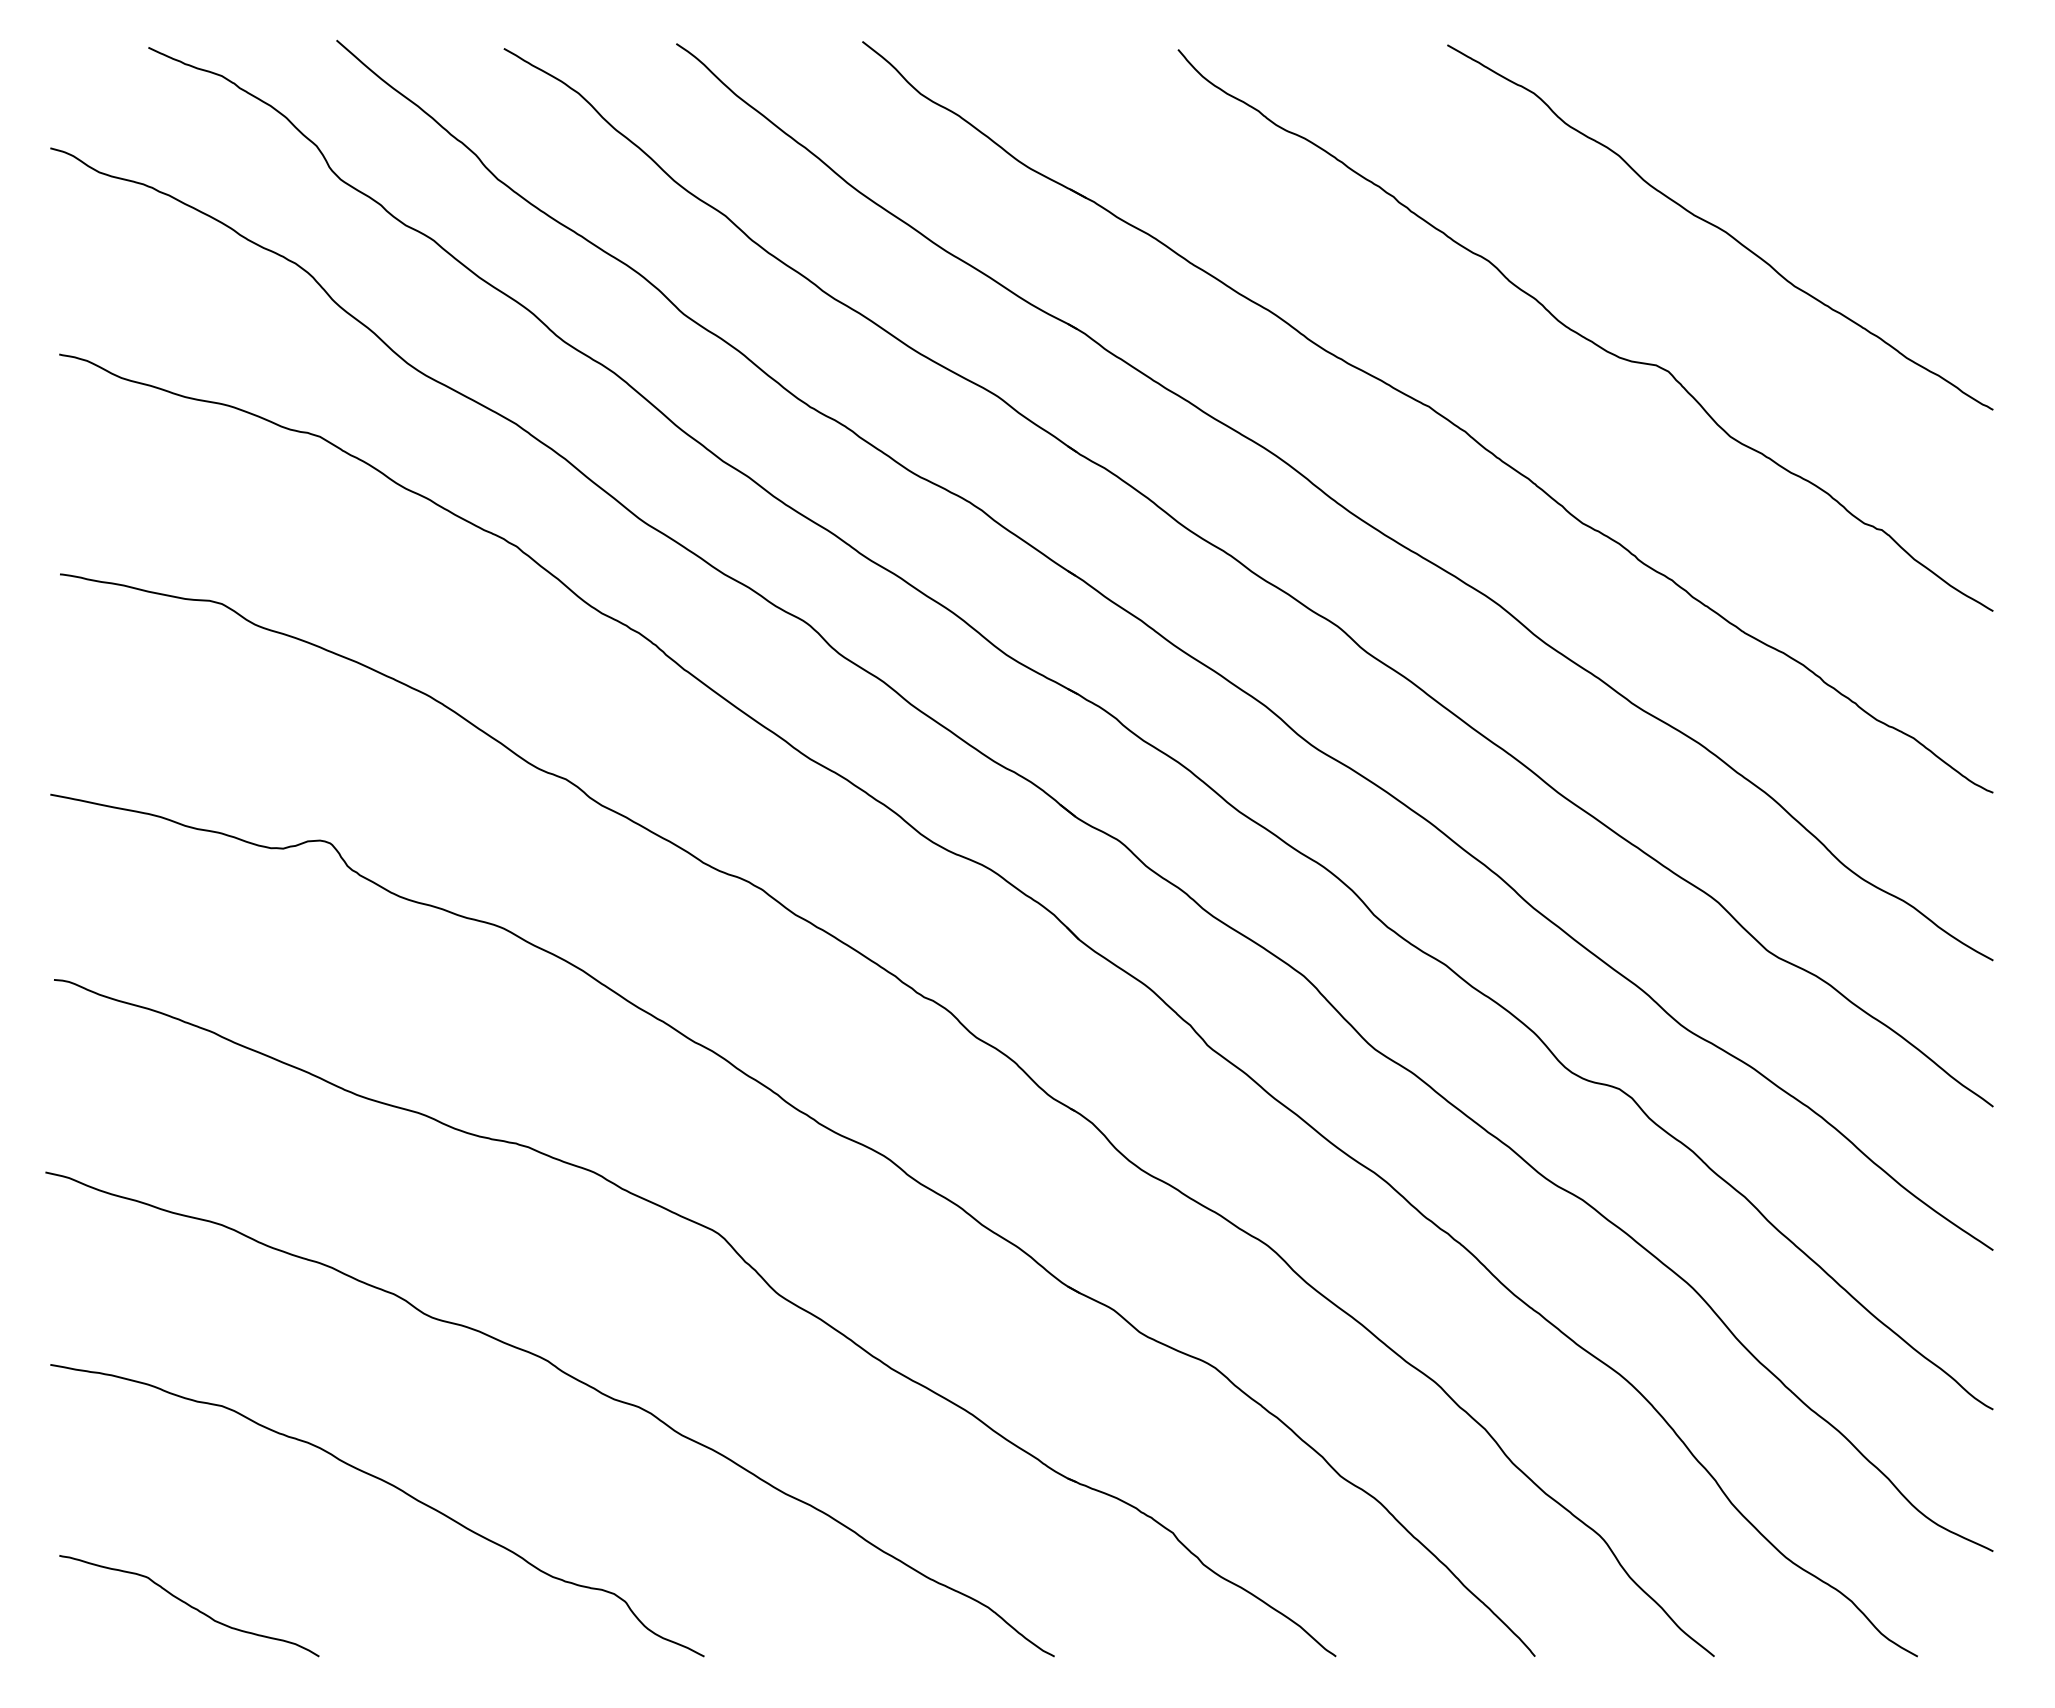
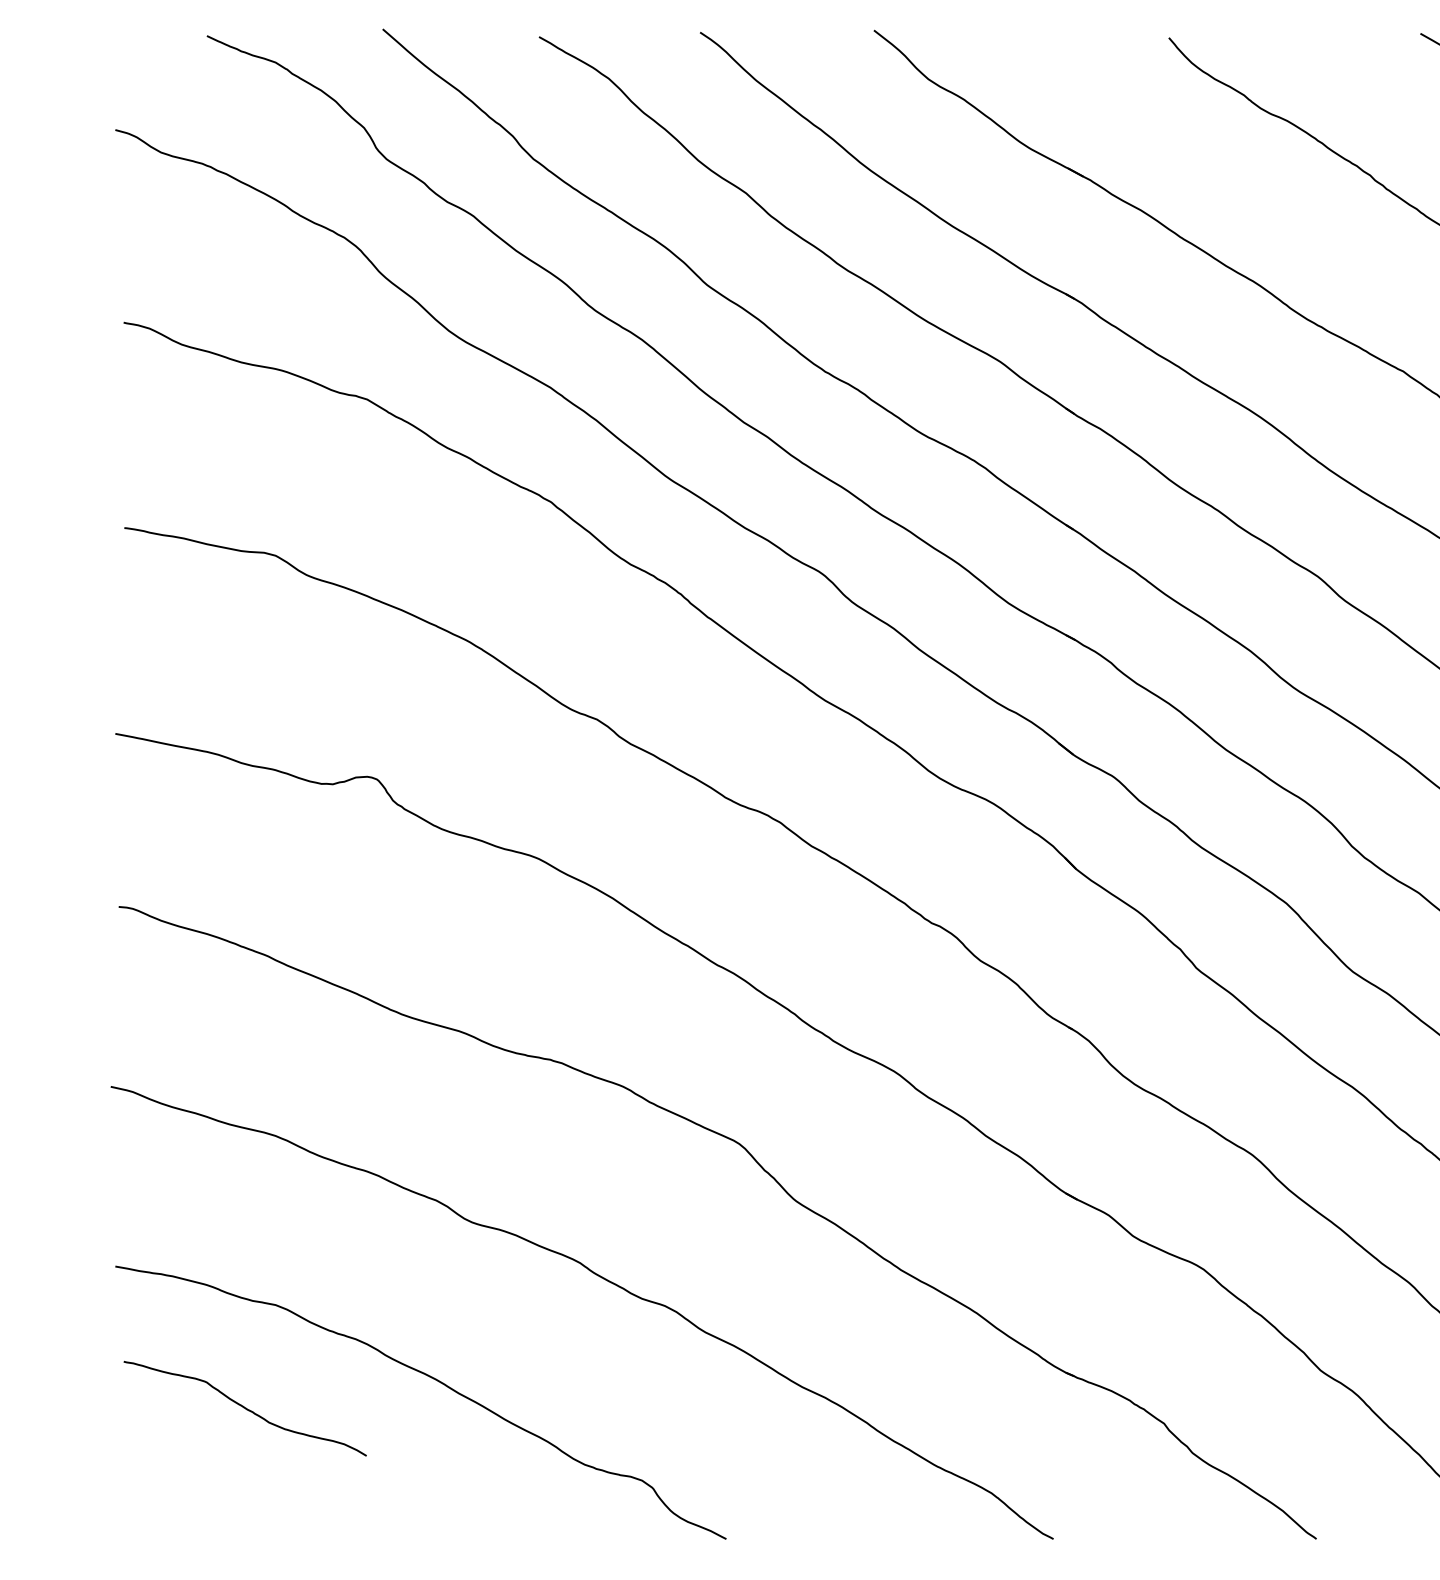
curve: (189, 1606) -> (245, 1409), moved

